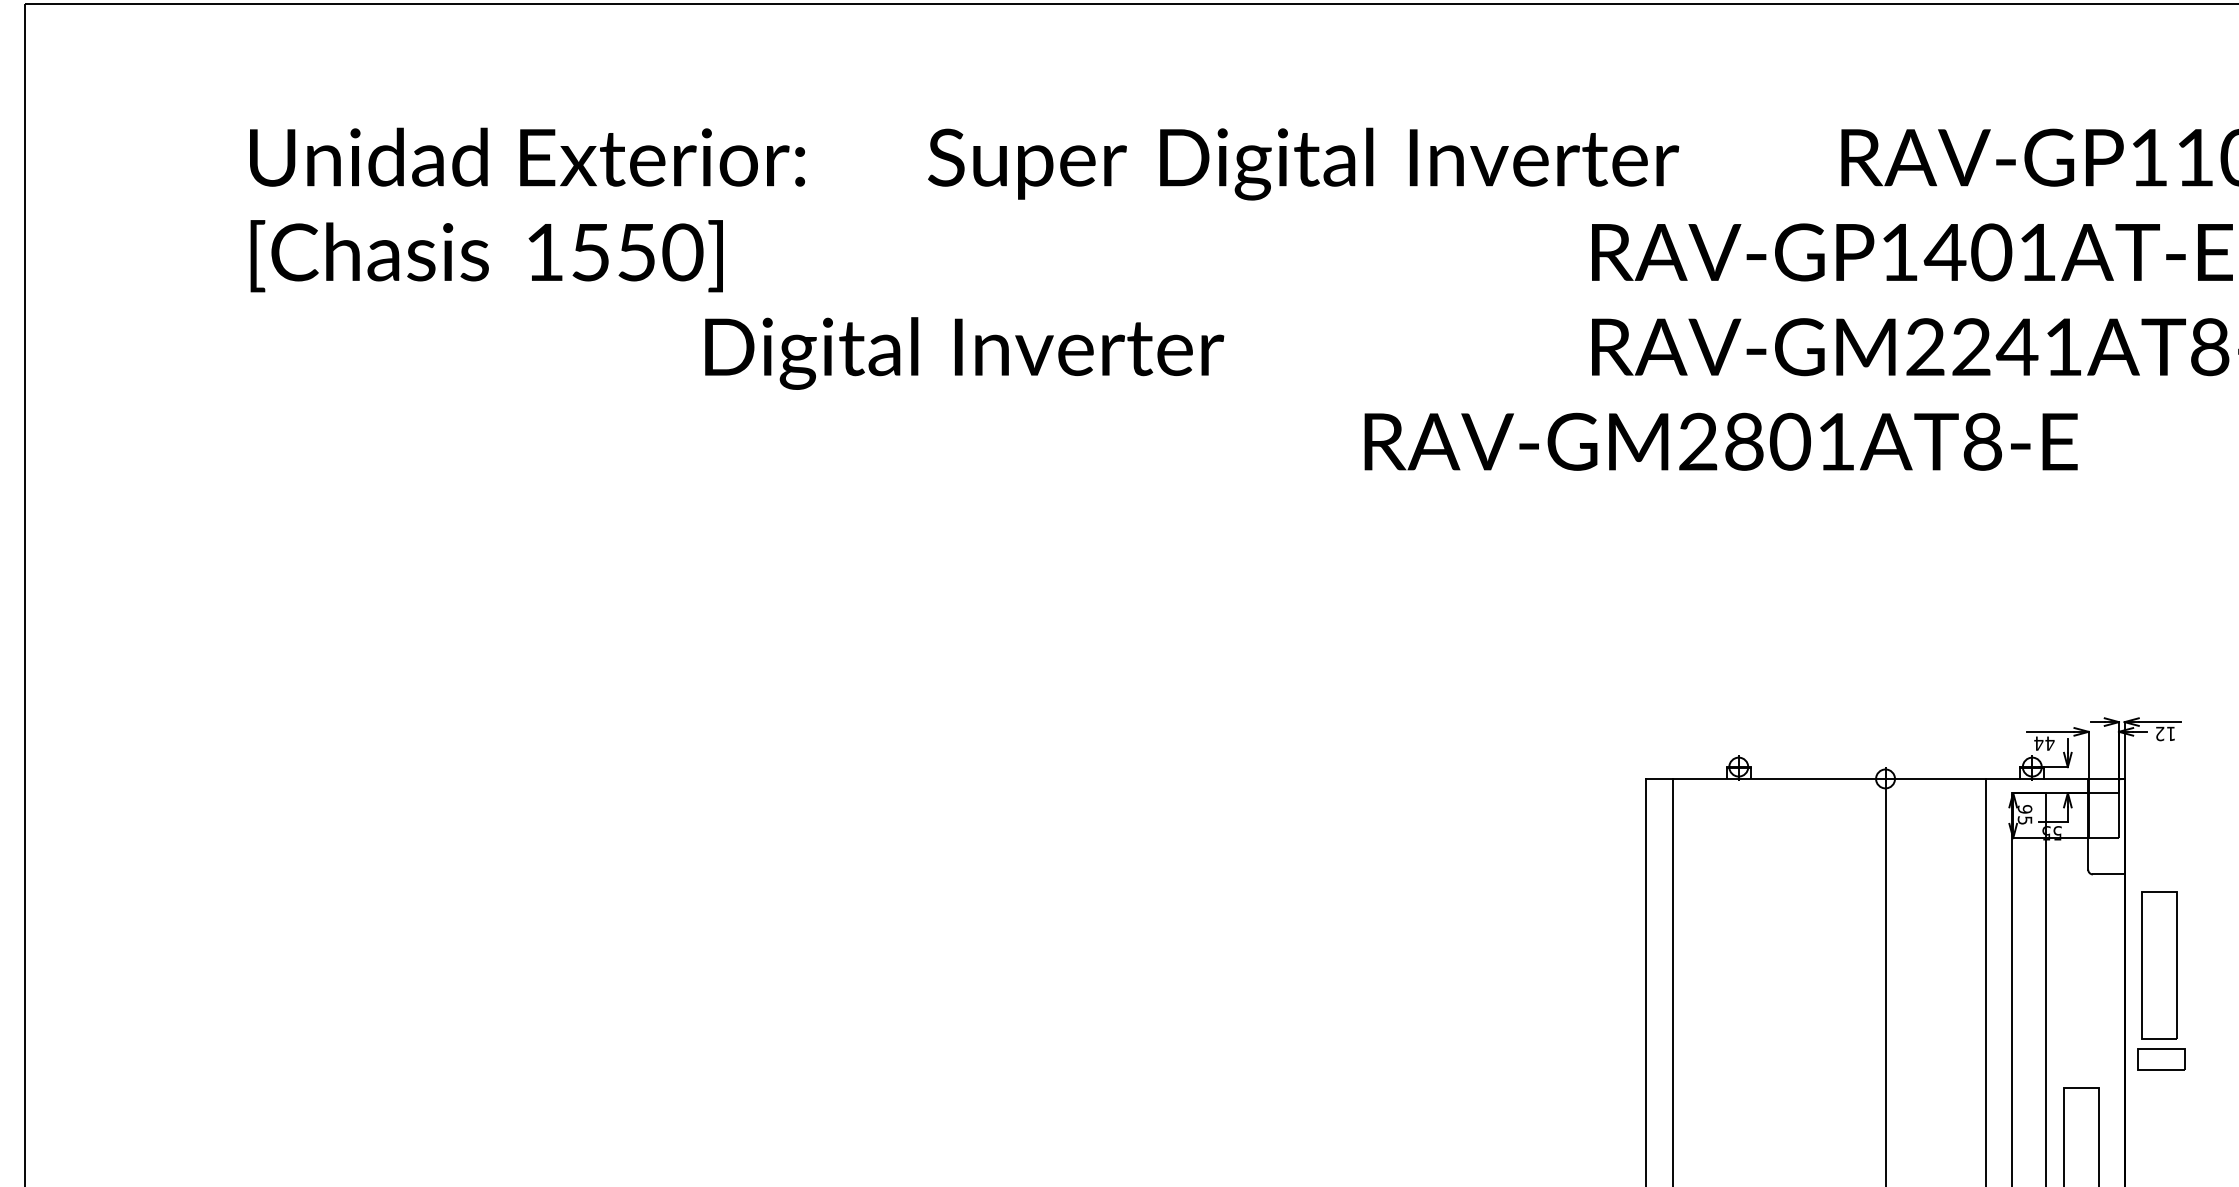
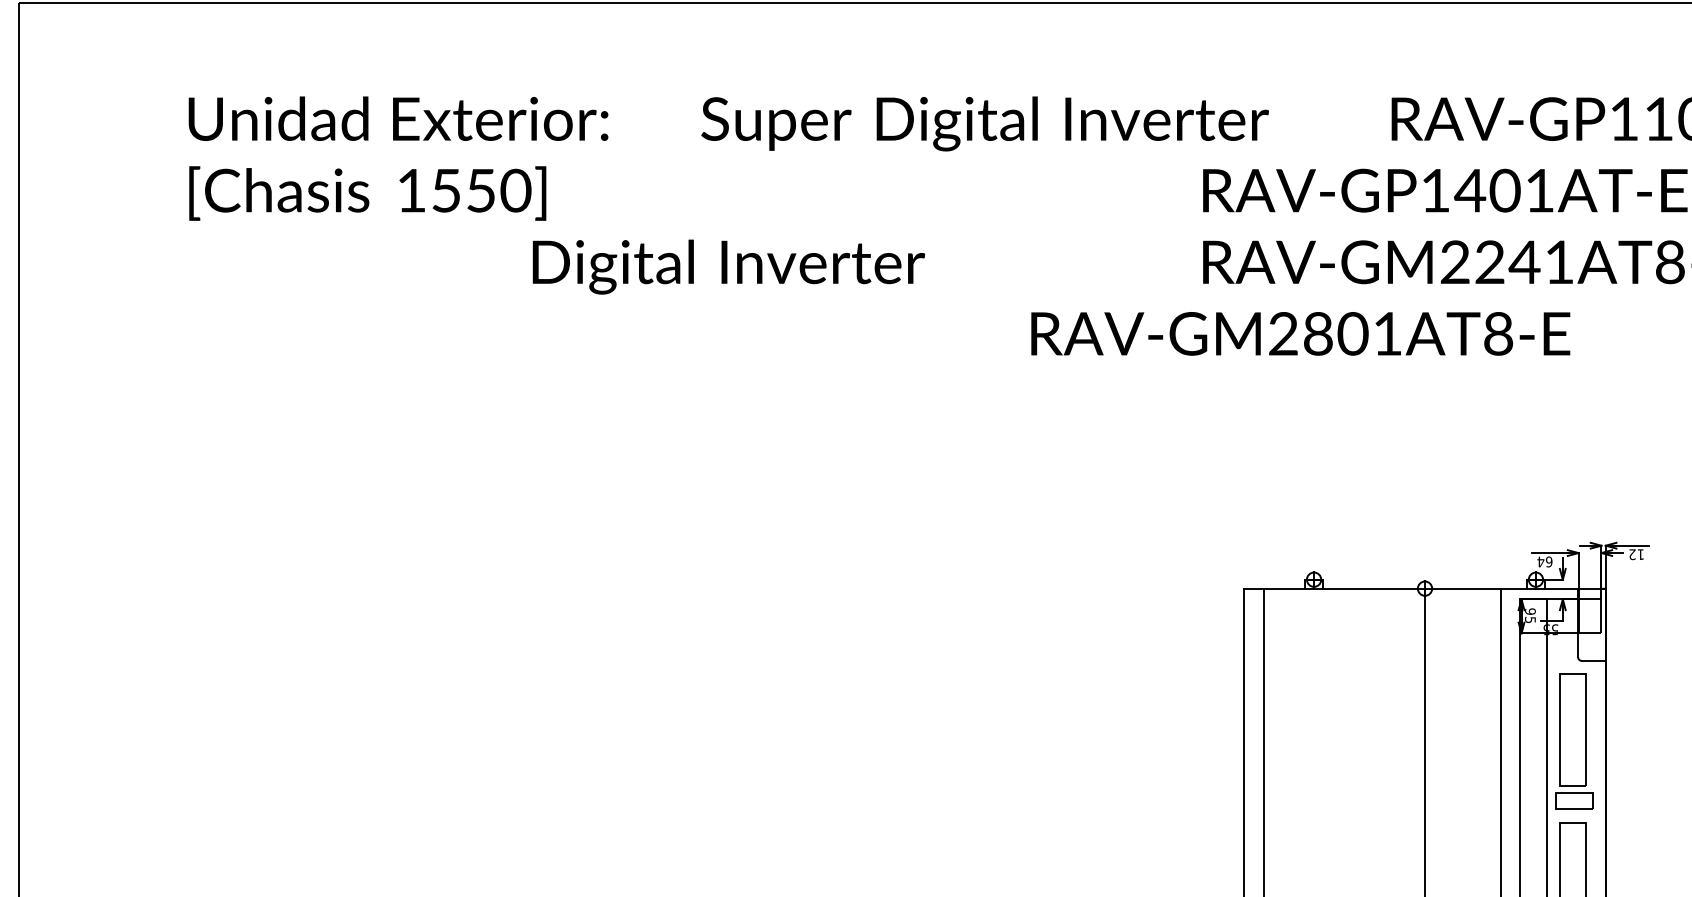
text: (2048, 742) -> (1548, 561), 44 -> 64
part: (2161, 981) -> (1574, 741), moved

